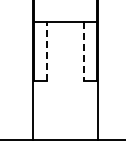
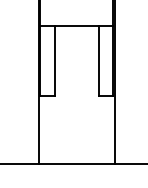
line: (46, 51) -> (54, 60), dashed -> solid
line: (84, 51) -> (99, 60), dashed -> solid

